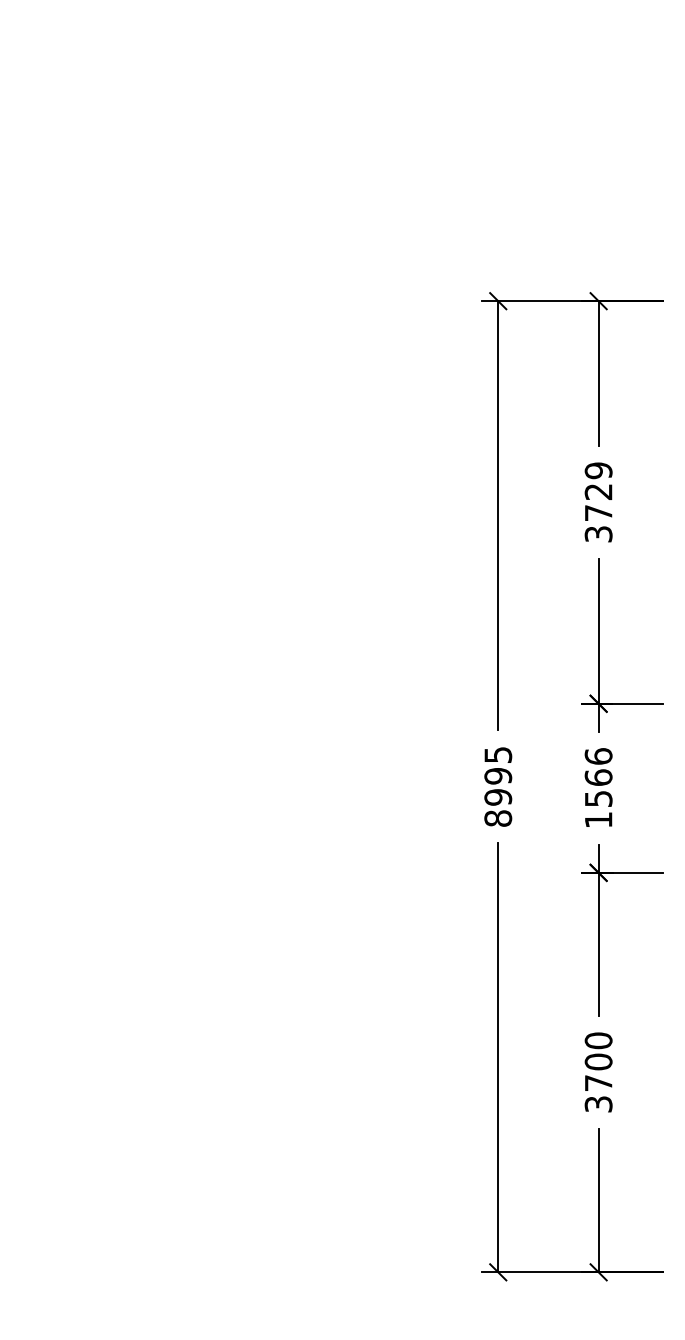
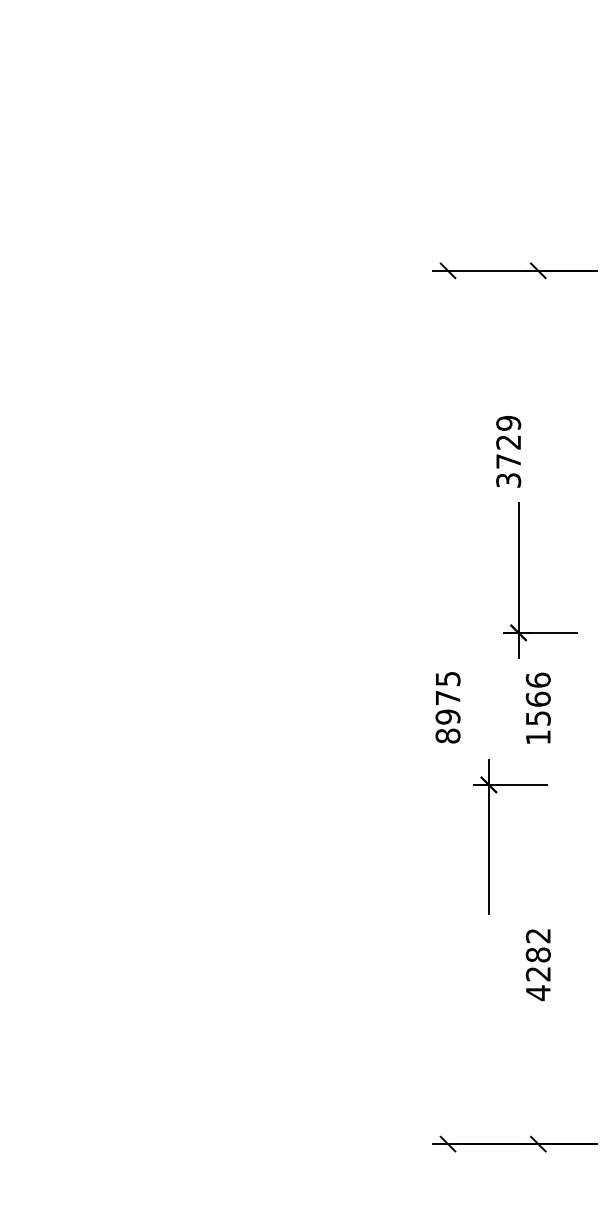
line: (598, 373) -> (538, 335), removed
text: (598, 502) -> (508, 451), moved
line: (498, 515) -> (448, 463), removed
part: (599, 645) -> (519, 580), moved
text: (498, 776) -> (448, 698), 8995 -> 8975
part: (599, 930) -> (489, 836), moved
line: (498, 1057) -> (448, 950), removed
text: (598, 1072) -> (538, 964), 3700 -> 4282
line: (598, 1200) -> (538, 1079), removed

